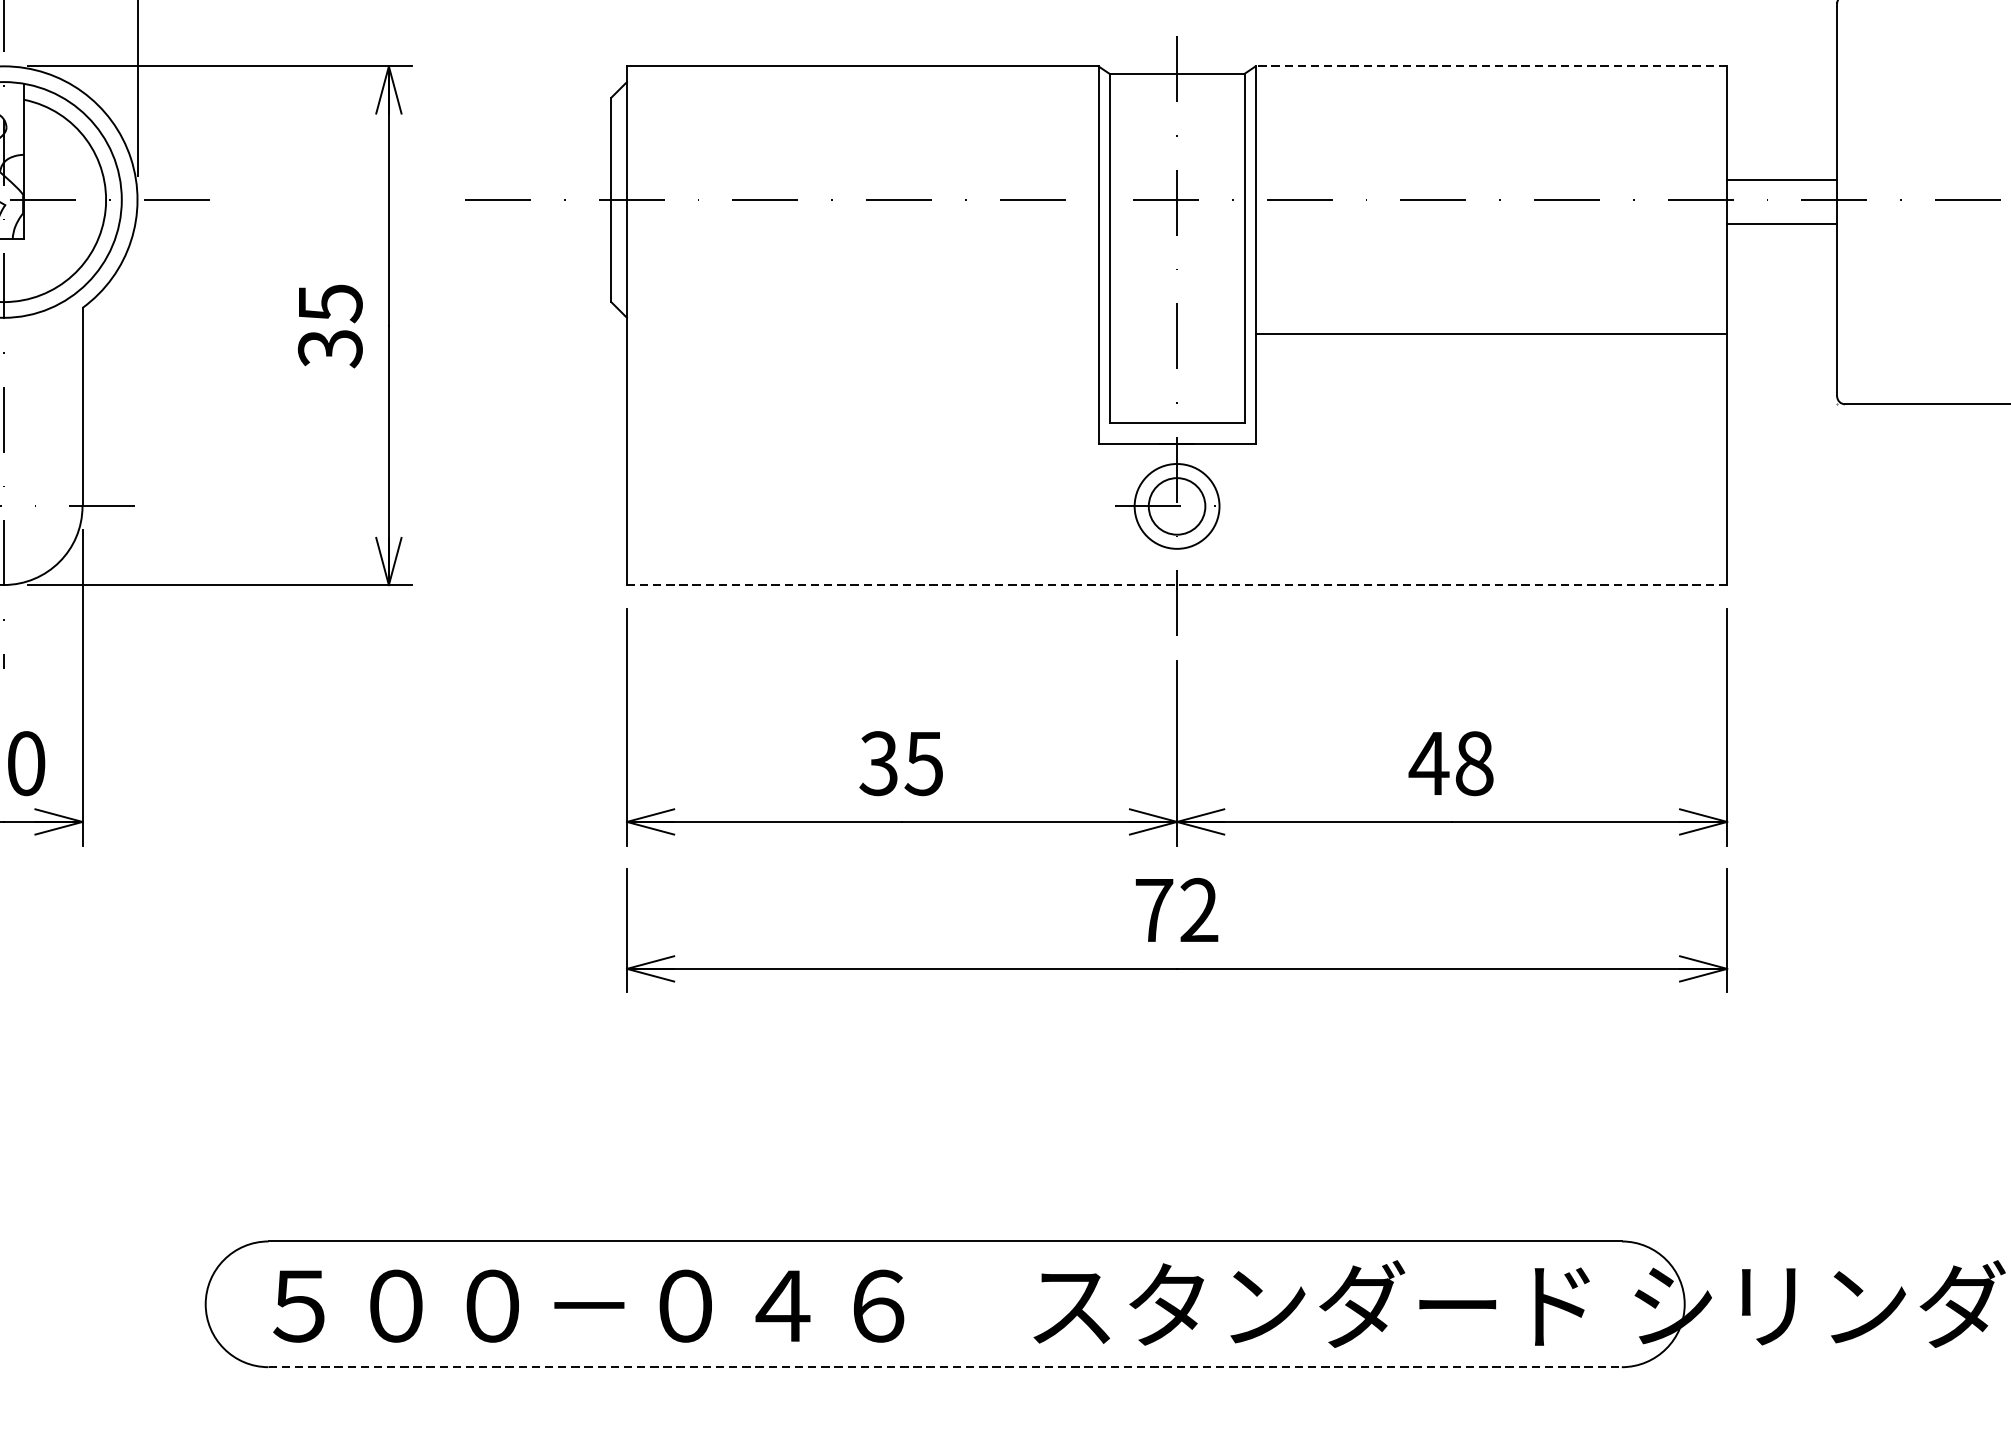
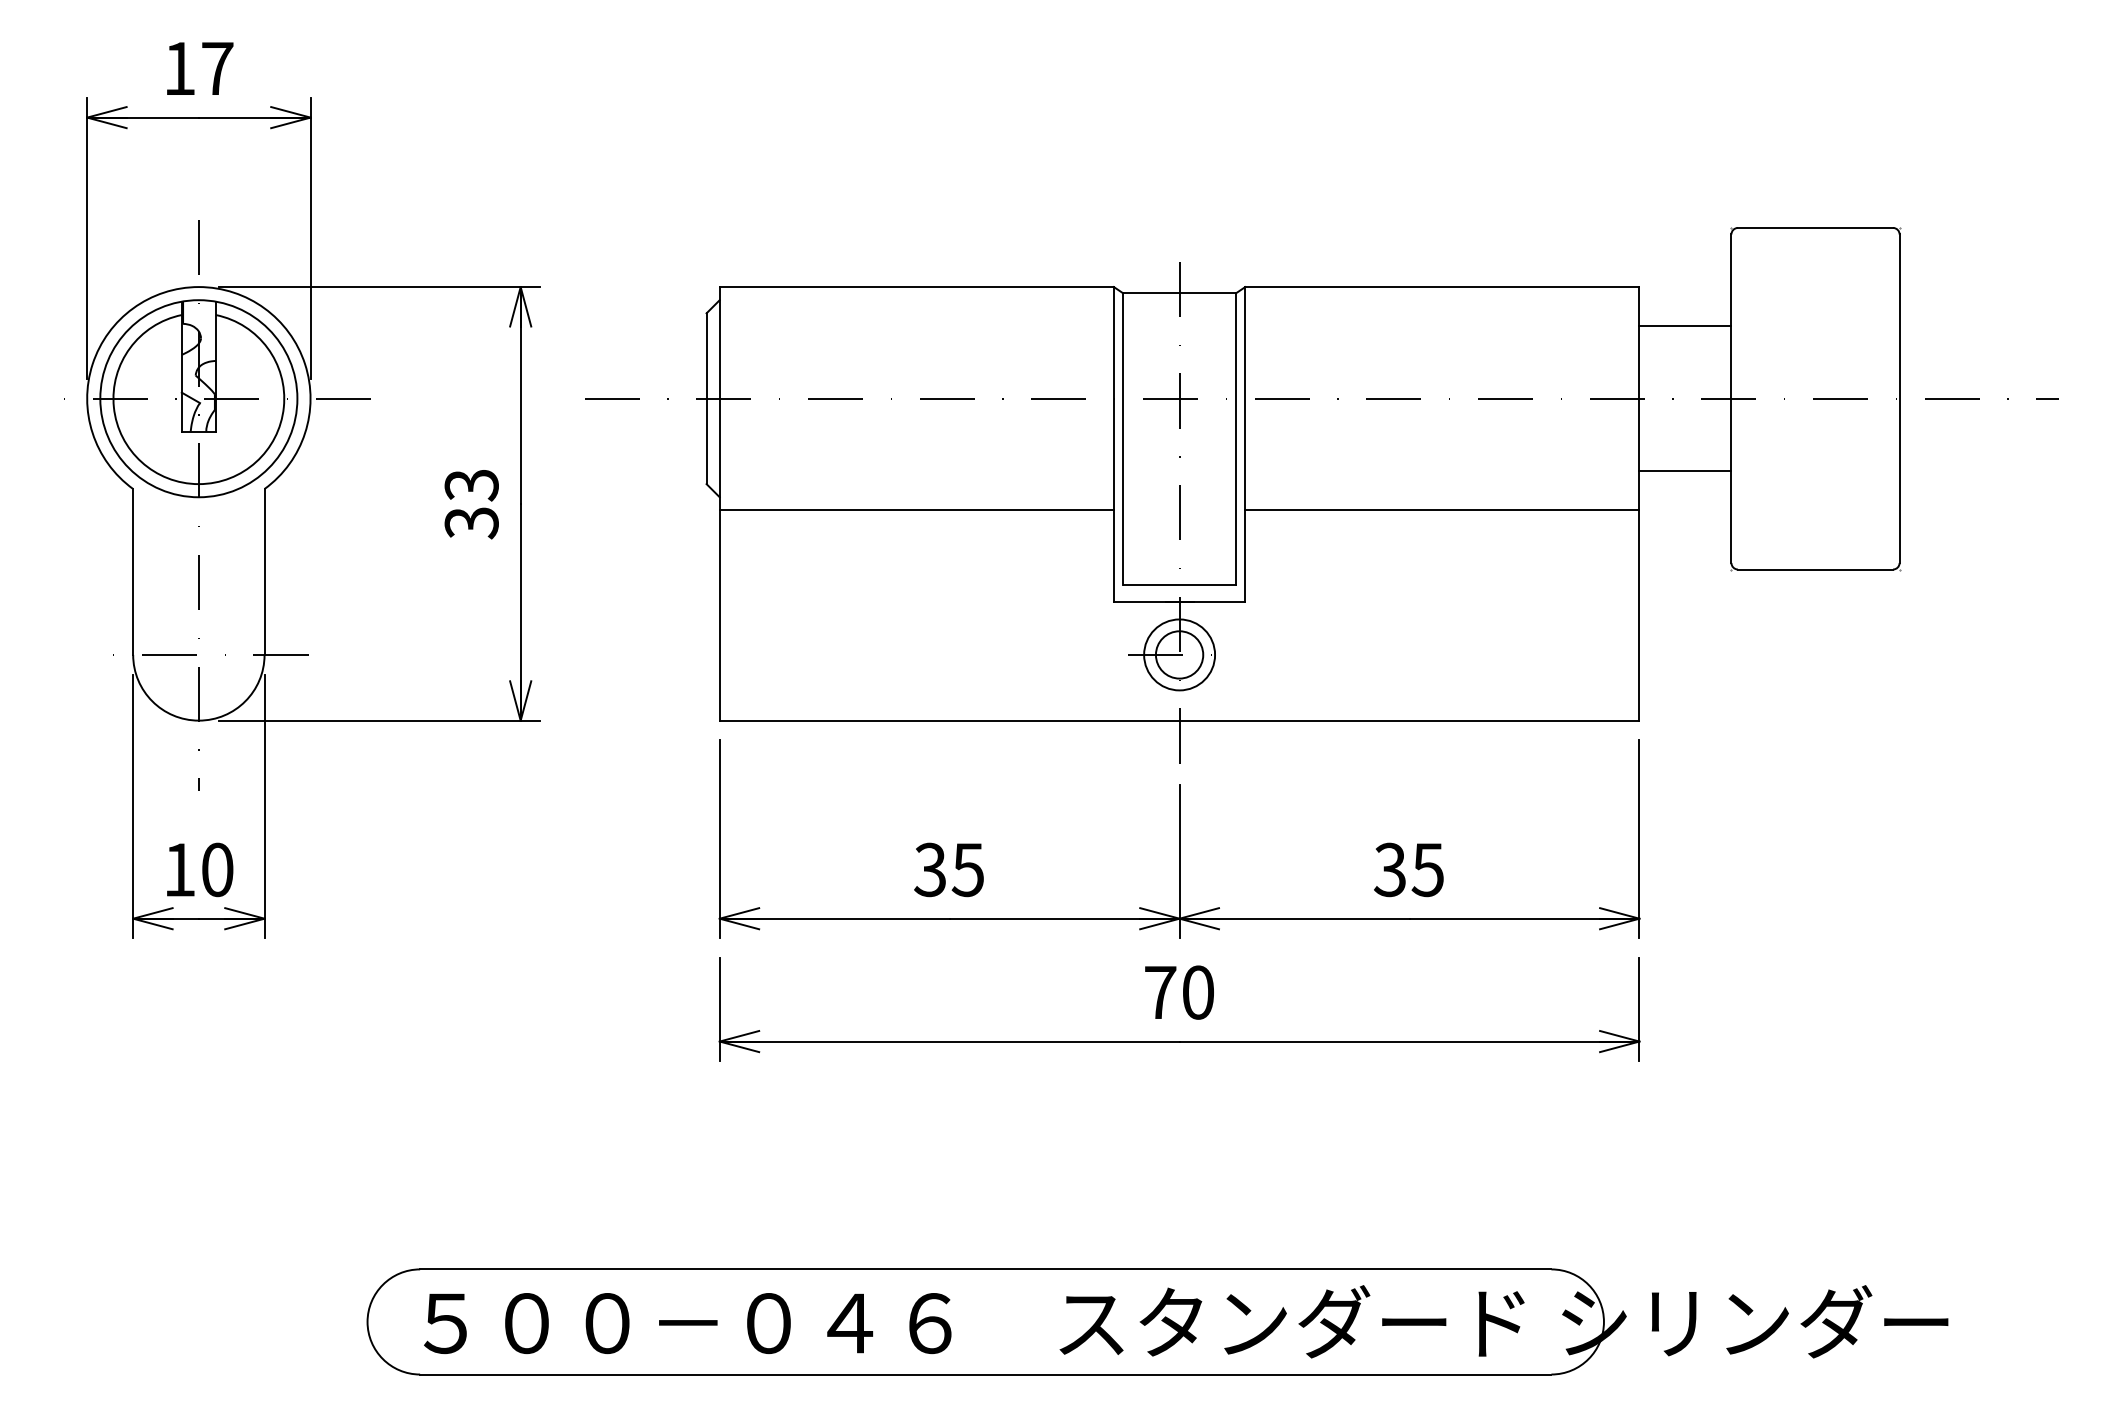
line: (1490, 66) -> (1441, 287), dashed -> solid
line: (1782, 180) -> (1685, 326), moved
line: (1782, 224) -> (1685, 471), moved
text: (330, 303) -> (471, 485), 35 -> 33
line: (862, 333) -> (916, 510), added
line: (1176, 584) -> (1179, 720), dashed -> solid
text: (1450, 763) -> (1408, 869), 48 -> 35
text: (1198, 910) -> (1197, 992), 72 -> 70
line: (944, 1367) -> (985, 1374), dashed -> solid

